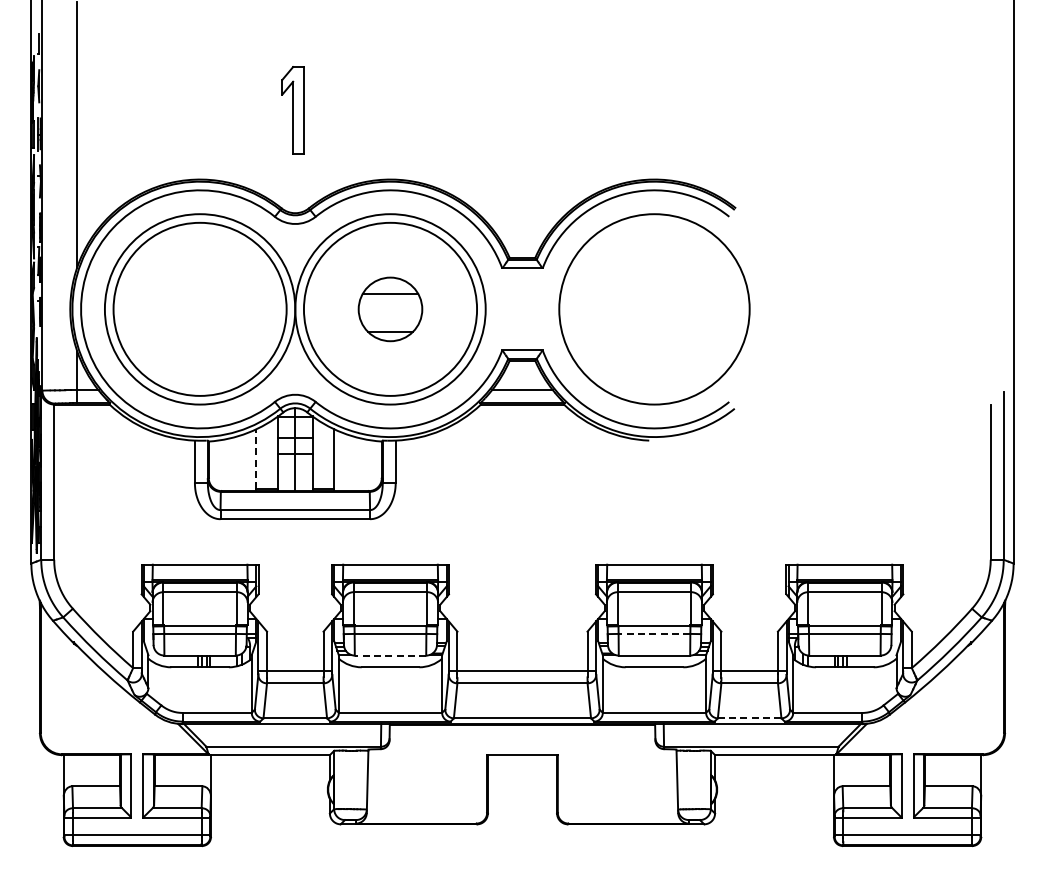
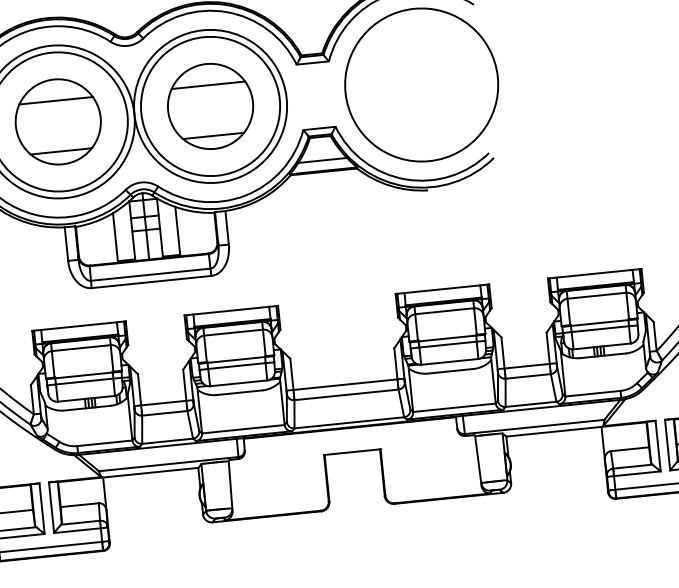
part: (199, 309) -> (57, 122), added
part: (390, 309) -> (210, 106), size x1.67
line: (256, 458) -> (115, 236), dashed -> solid
line: (654, 633) -> (448, 344), dashed -> solid
line: (390, 655) -> (238, 383), dashed -> solid
line: (749, 718) -> (530, 404), dashed -> solid

